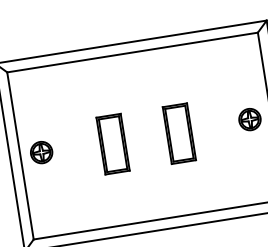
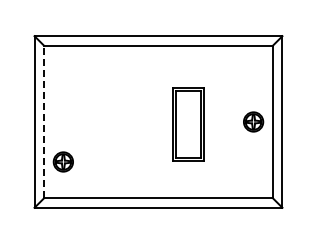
part: (179, 133) -> (188, 124), size x1.4
part: (112, 144) -> (127, 124), removed
part: (40, 152) -> (62, 161), moved
line: (20, 155) -> (44, 121), solid -> dashed

